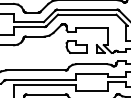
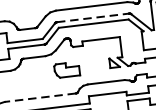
line: (87, 9) -> (93, 17), solid -> dashed
part: (76, 46) -> (66, 69), moved
line: (35, 70) -> (39, 97), solid -> dashed

